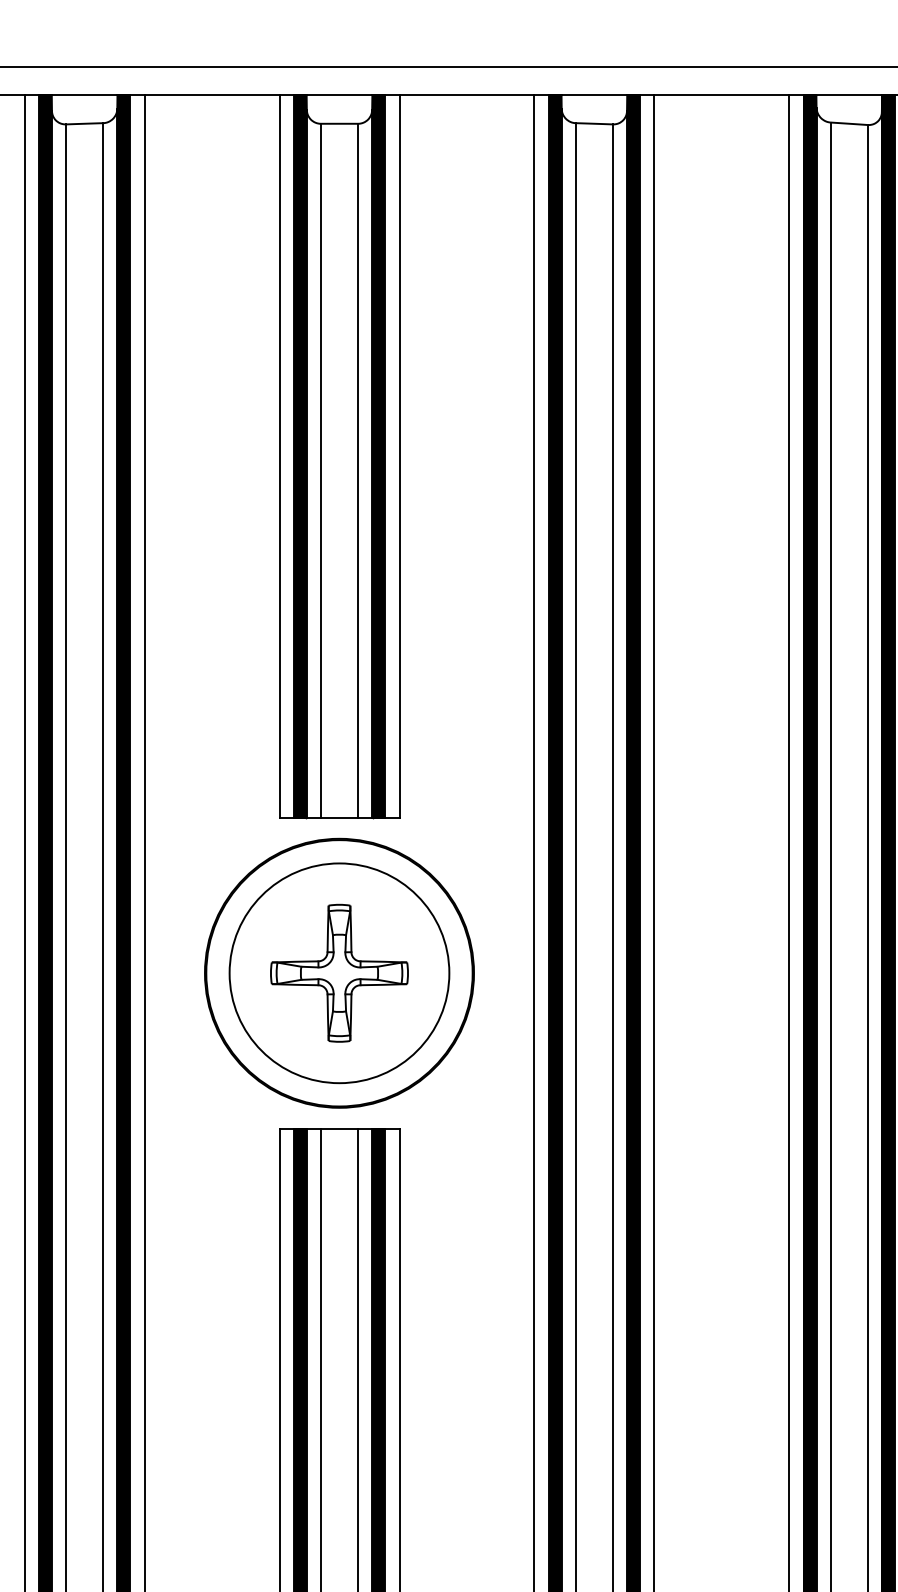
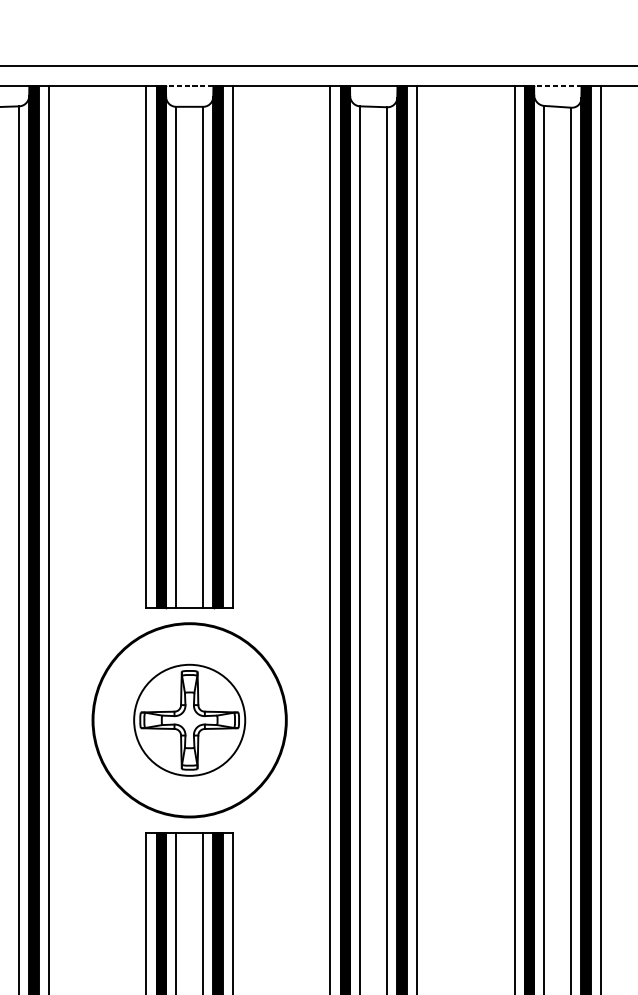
line: (339, 95) -> (189, 86), solid -> dashed
line: (849, 95) -> (558, 86), solid -> dashed
circle: (339, 973) -> (189, 720), size x0.7

